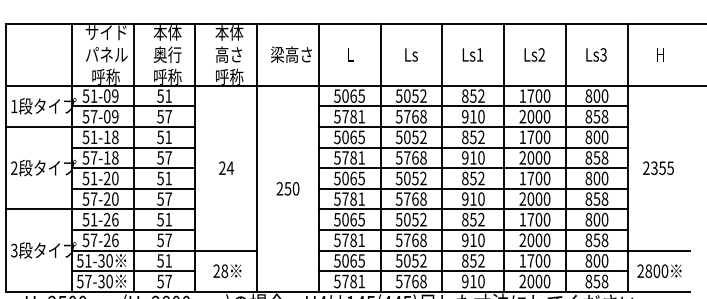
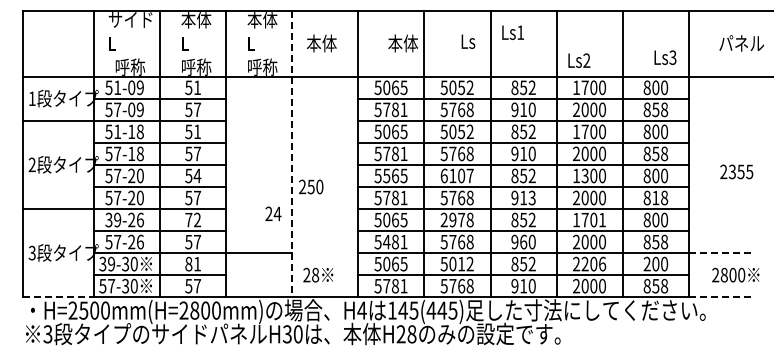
text: (107, 54) -> (131, 43), パネル -> L
text: (167, 54) -> (196, 43), 奥行 -> L
text: (228, 54) -> (261, 43), 高さ -> L
text: (291, 54) -> (328, 43), 梁高さ -> 本体
text: (360, 54) -> (402, 43), L -> 本体
text: (411, 54) -> (468, 41), moved
text: (472, 54) -> (512, 32), moved
text: (534, 54) -> (579, 60), moved
text: (596, 54) -> (665, 57), moved
text: (676, 54) -> (741, 43), H -> パネル
line: (257, 158) -> (292, 154), solid -> dashed
text: (226, 167) -> (273, 213), moved
text: (658, 167) -> (736, 171), moved
text: (93, 178) -> (117, 175), 51-20 -> 57-20
text: (168, 178) -> (197, 175), 51 -> 54
text: (345, 178) -> (386, 175), 5065 -> 5565
text: (410, 178) -> (456, 175), 5052 -> 6107
text: (530, 178) -> (584, 175), 1700 -> 1300
text: (288, 188) -> (311, 186), moved
text: (480, 198) -> (531, 197), 910 -> 913
text: (596, 198) -> (655, 197), 858 -> 818
text: (90, 219) -> (113, 219), 51-26 -> 39-26
text: (164, 219) -> (193, 219), 51 -> 72
text: (410, 219) -> (456, 219), 5052 -> 2978
text: (547, 219) -> (602, 219), 1700 -> 1701
text: (473, 239) -> (523, 241), 910 -> 960
text: (345, 240) -> (386, 242), 5781 -> 5481
line: (659, 250) -> (722, 253), solid -> dashed
text: (83, 260) -> (106, 263), 51-30 -> 39-30
text: (160, 260) -> (188, 263), 51 -> 81
text: (534, 260) -> (589, 263), 1700 -> 2206
text: (588, 260) -> (646, 263), 800 -> 200
text: (415, 261) -> (461, 264), 5052 -> 5012
text: (227, 270) -> (318, 274), moved
text: (659, 270) -> (735, 274), moved
line: (38, 292) -> (58, 297), solid -> dashed
line: (659, 292) -> (722, 297), solid -> dashed

